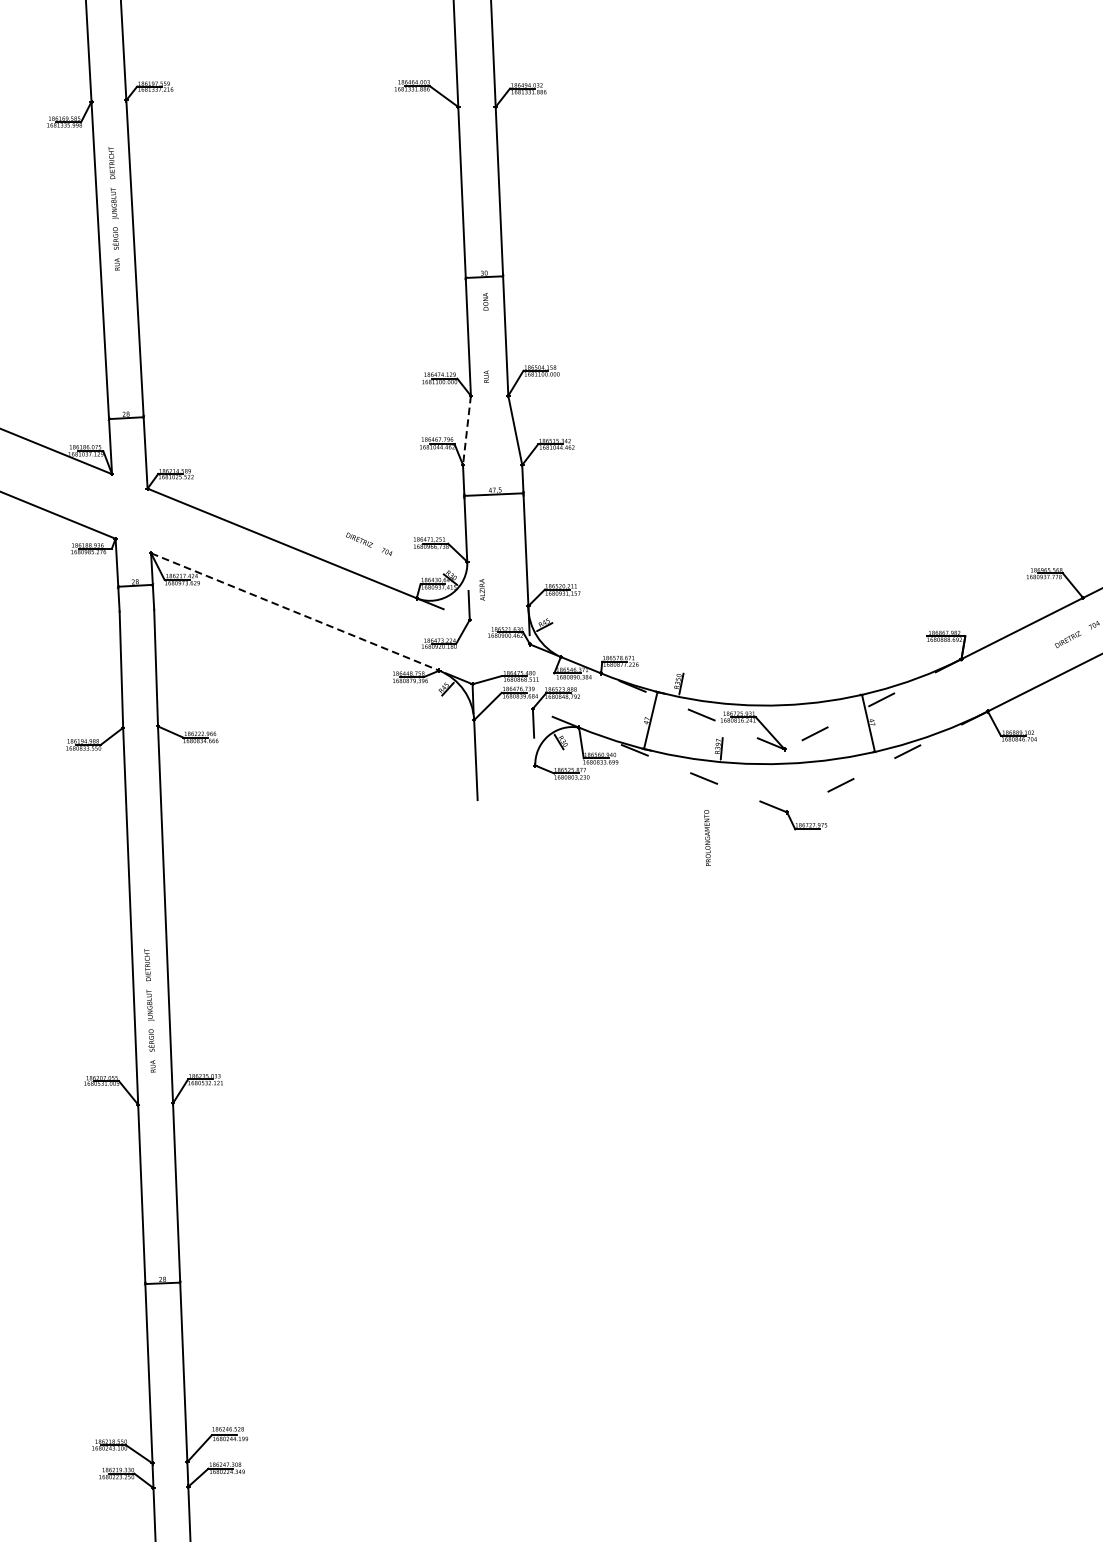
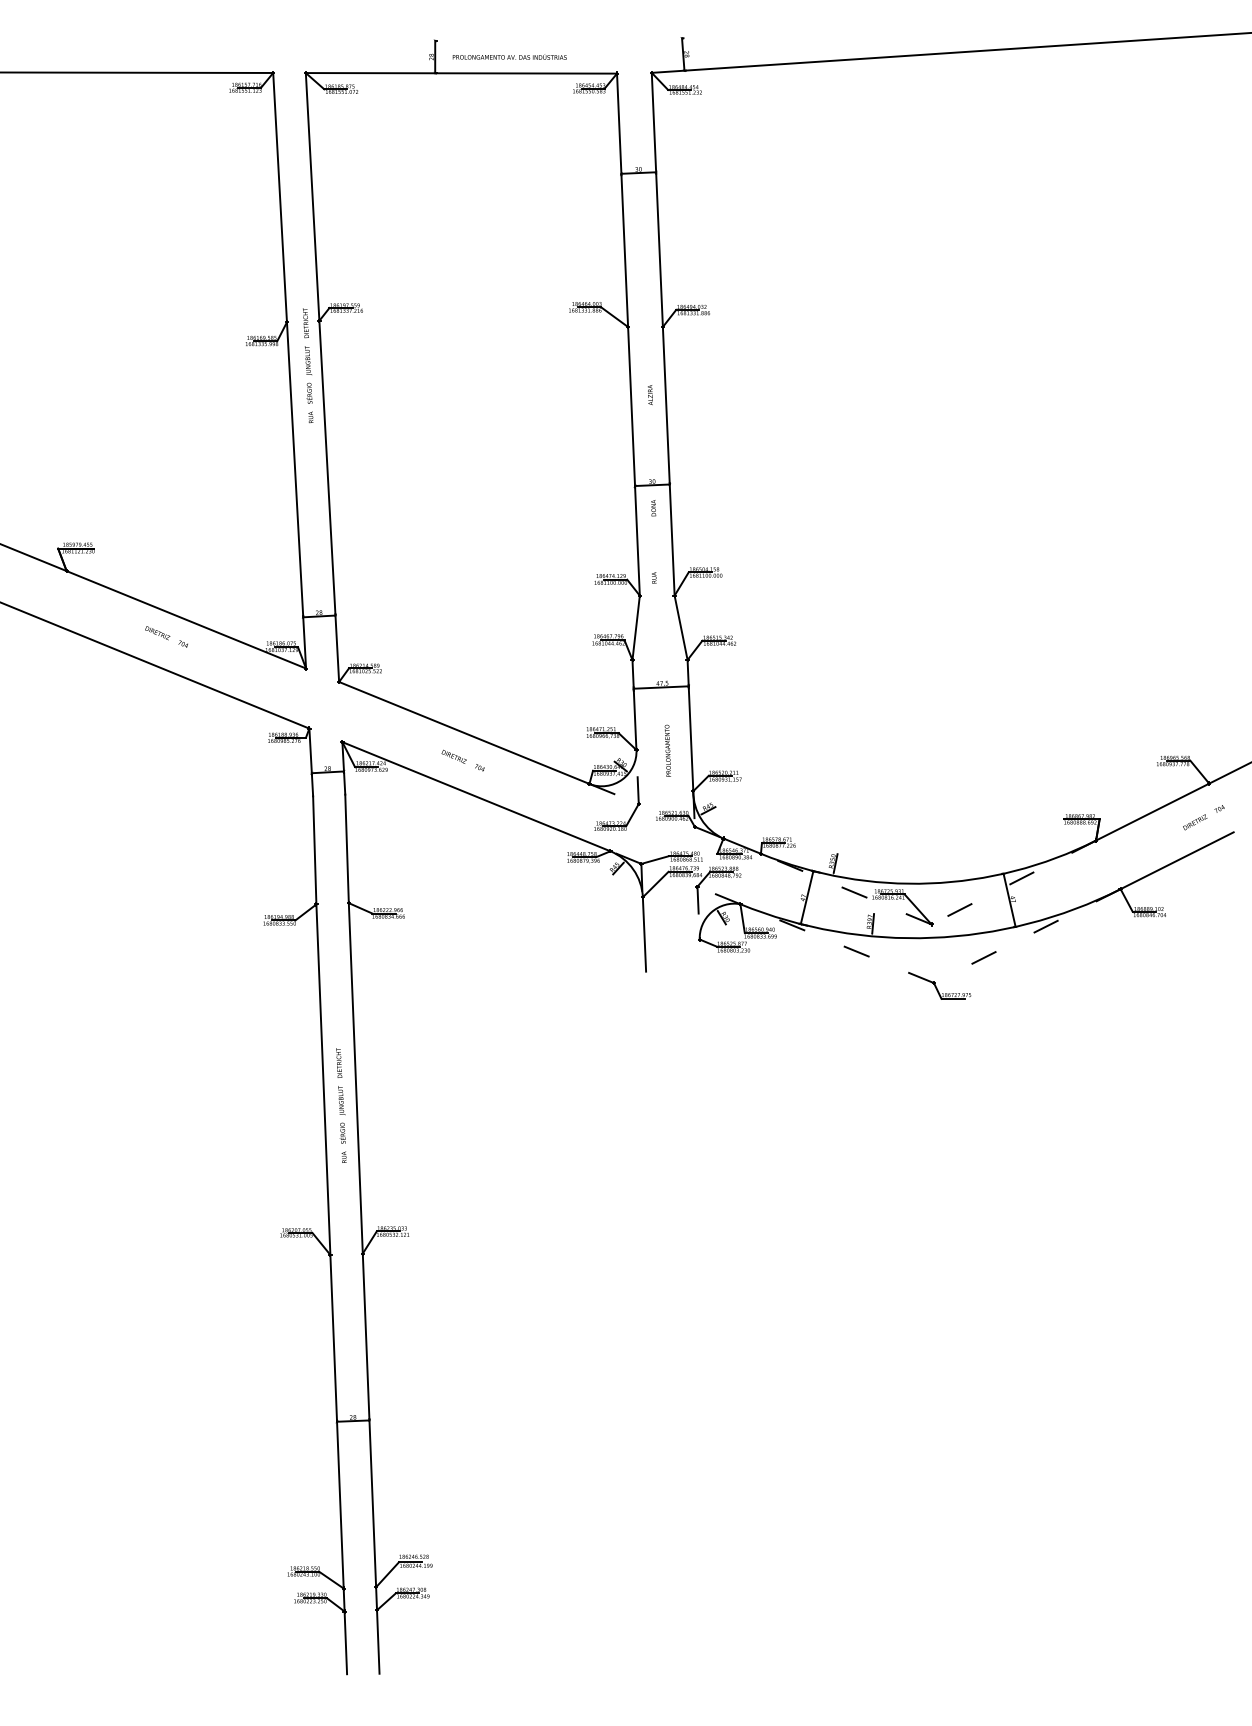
text: (114, 208) -> (308, 365), moved
line: (467, 431) -> (636, 628), dashed -> solid
text: (368, 544) -> (462, 760), moved
text: (482, 590) -> (650, 395), moved
line: (295, 611) -> (476, 796), dashed -> solid
text: (707, 837) -> (667, 750), moved
text: (150, 1010) -> (341, 1105), moved

